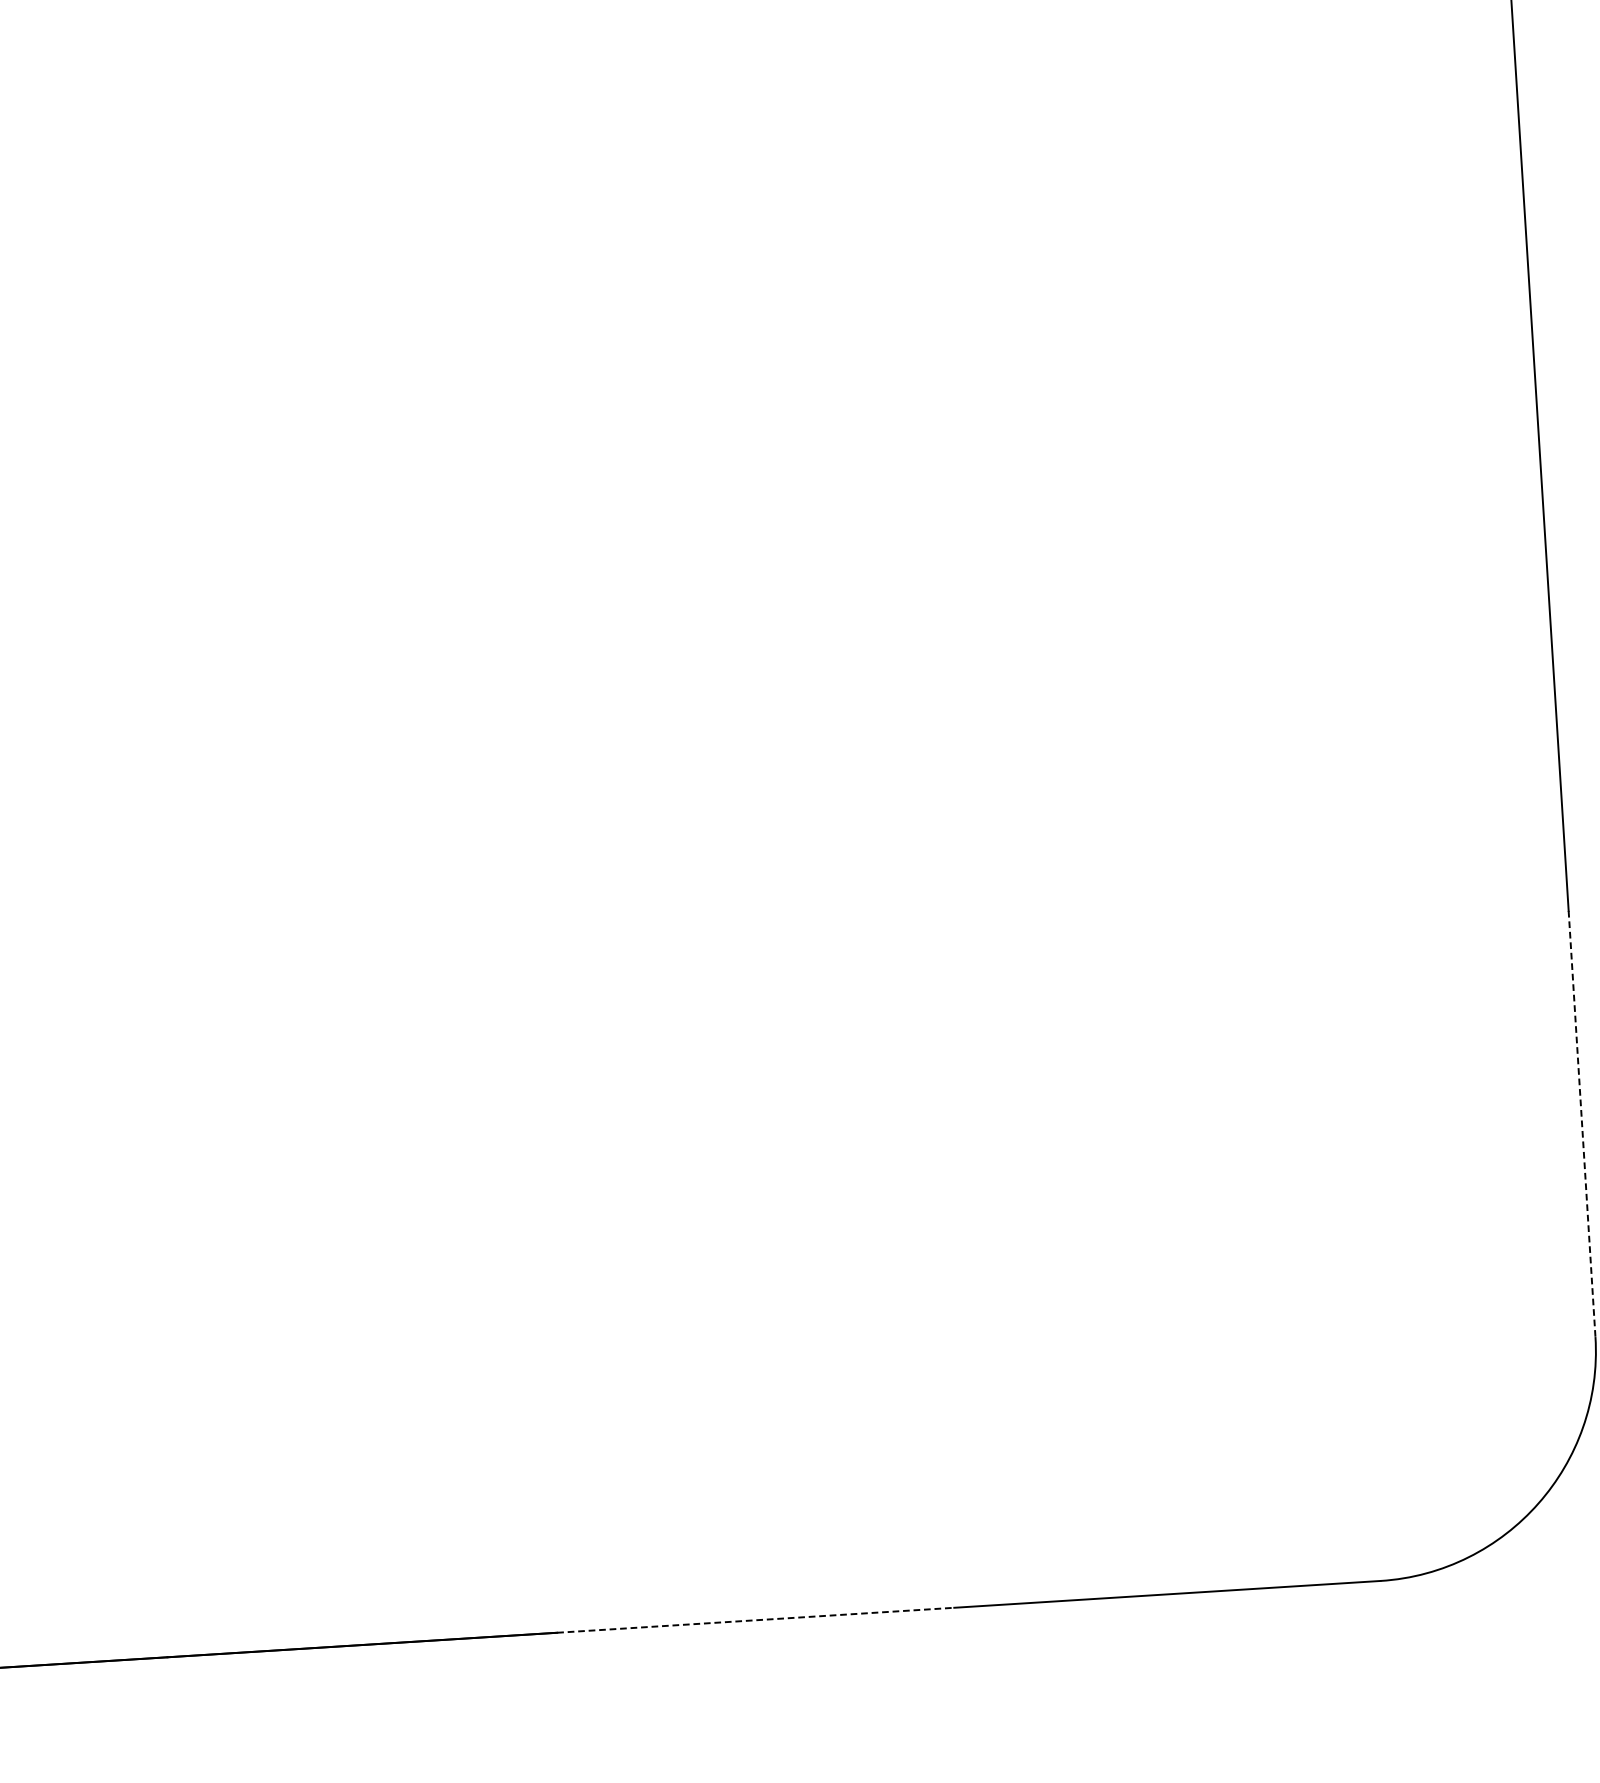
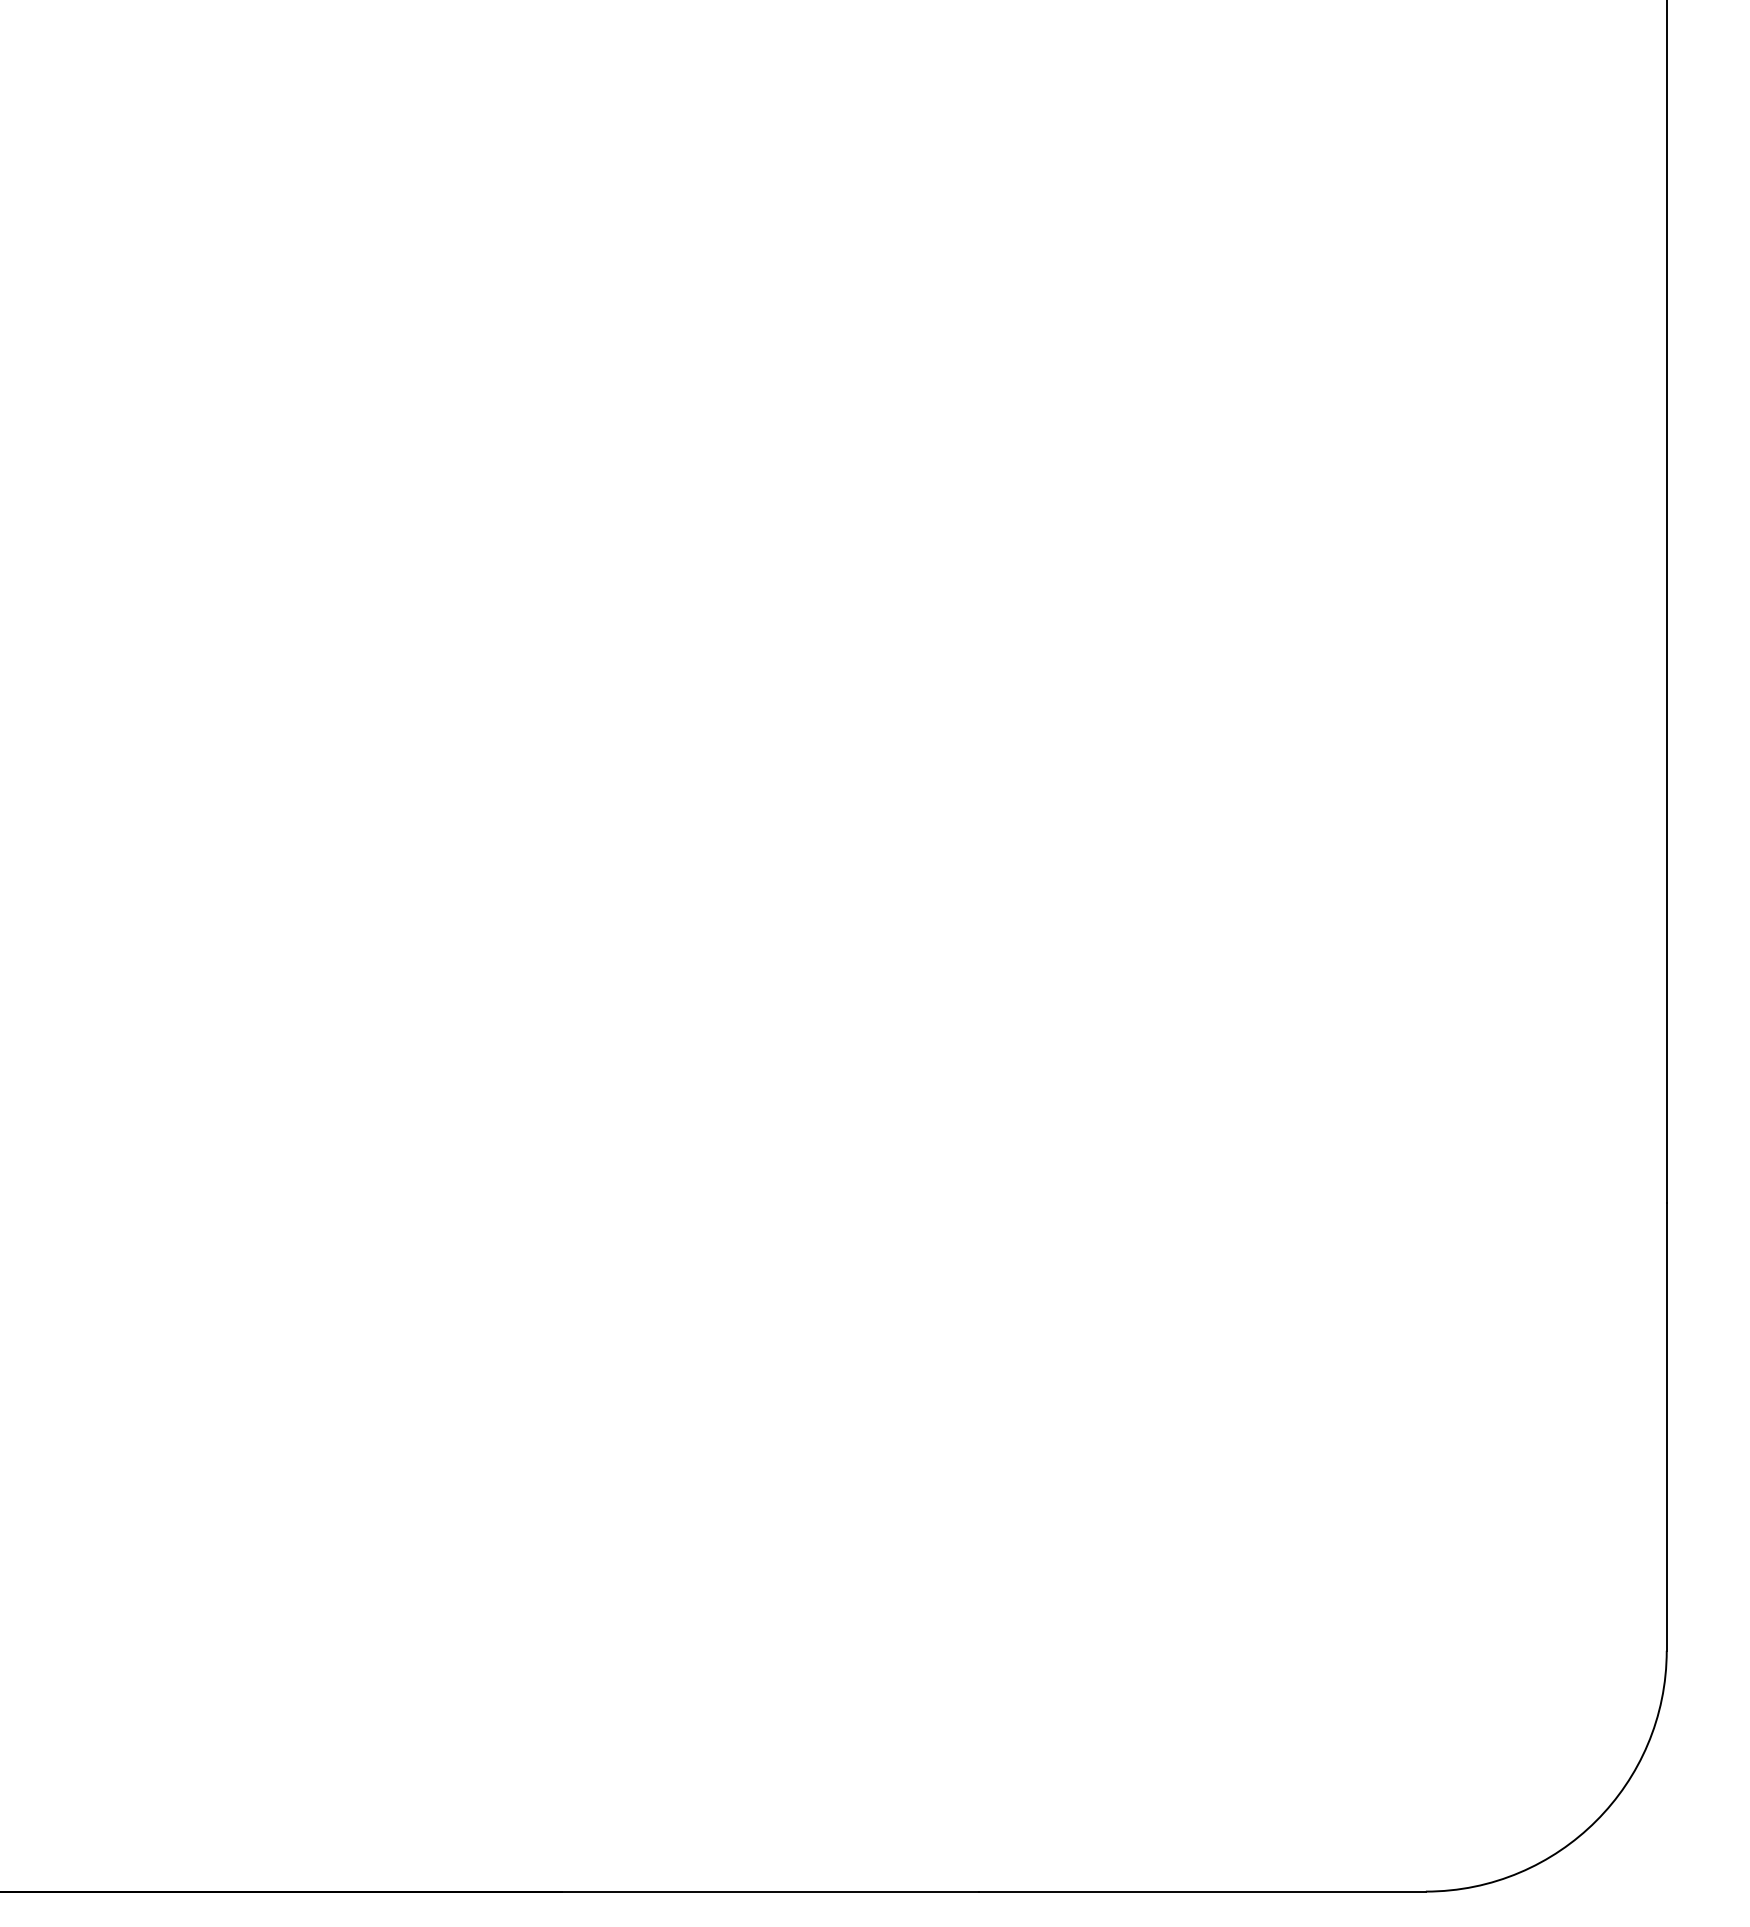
line: (1581, 1124) -> (1666, 1427), dashed -> solid
line: (756, 1620) -> (770, 1891), dashed -> solid

